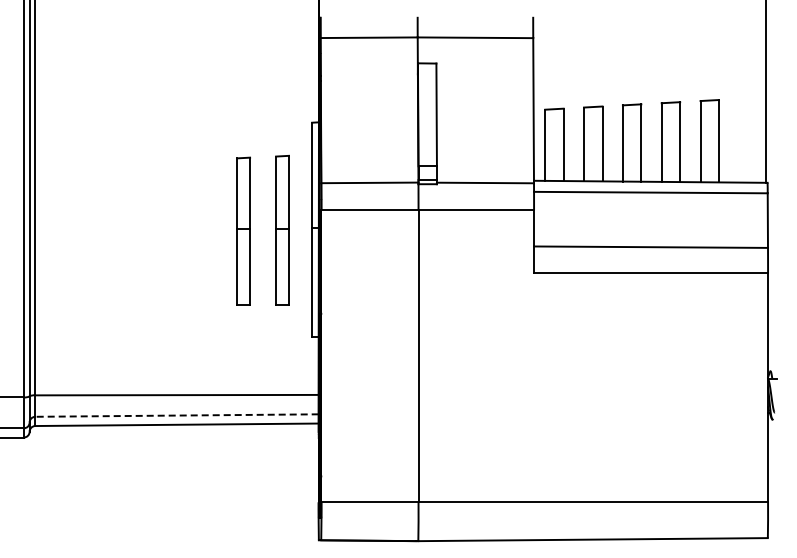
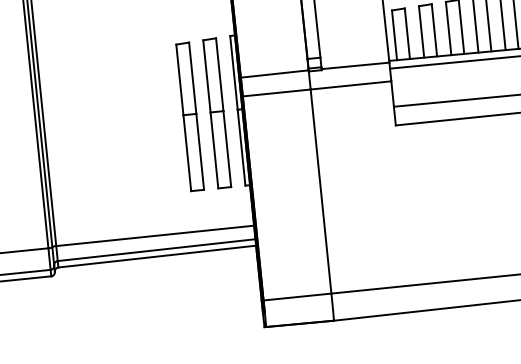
part: (282, 230) -> (217, 113), size x1.43
part: (243, 231) -> (189, 116), size x1.43
line: (177, 415) -> (156, 250), dashed -> solid

